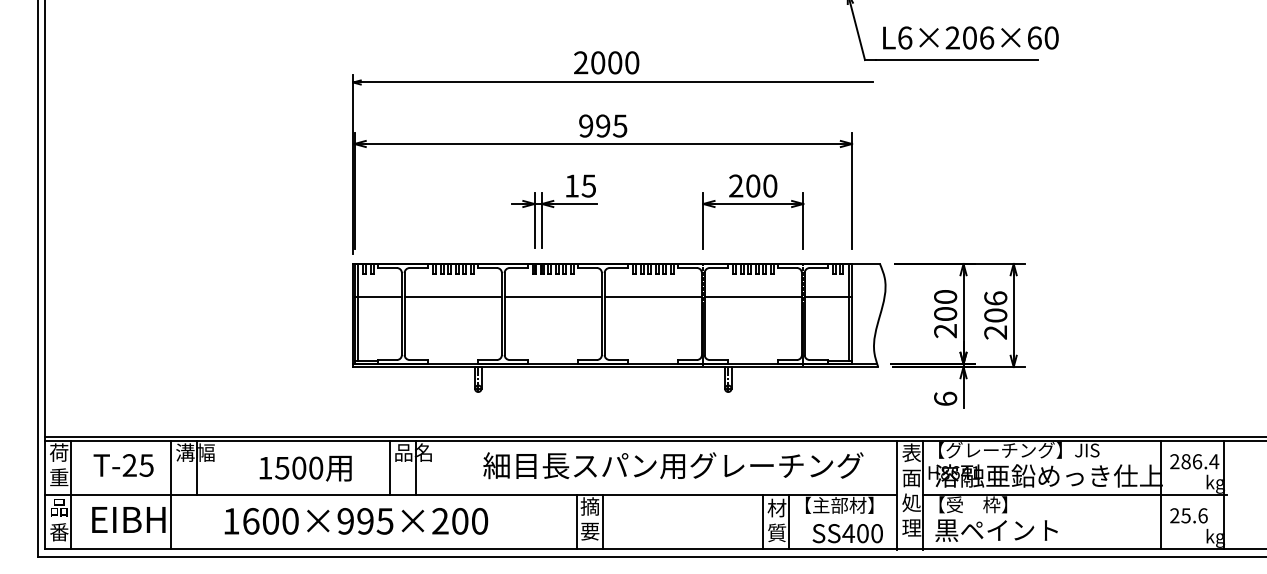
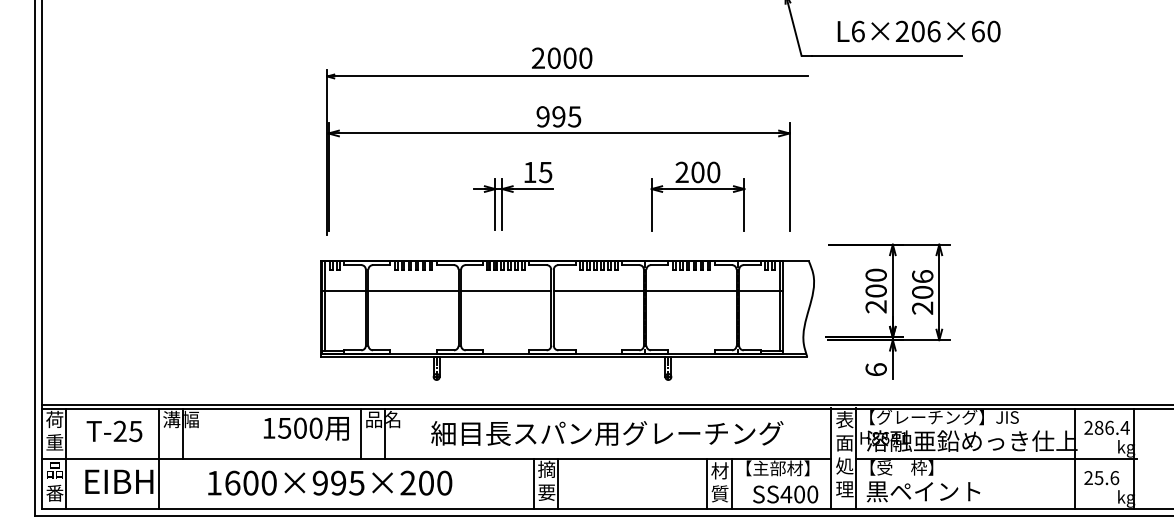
text: (970, 37) -> (918, 31), moved
part: (619, 327) -> (567, 320), moved
text: (673, 465) -> (607, 433), moved
text: (305, 468) -> (306, 428), moved

